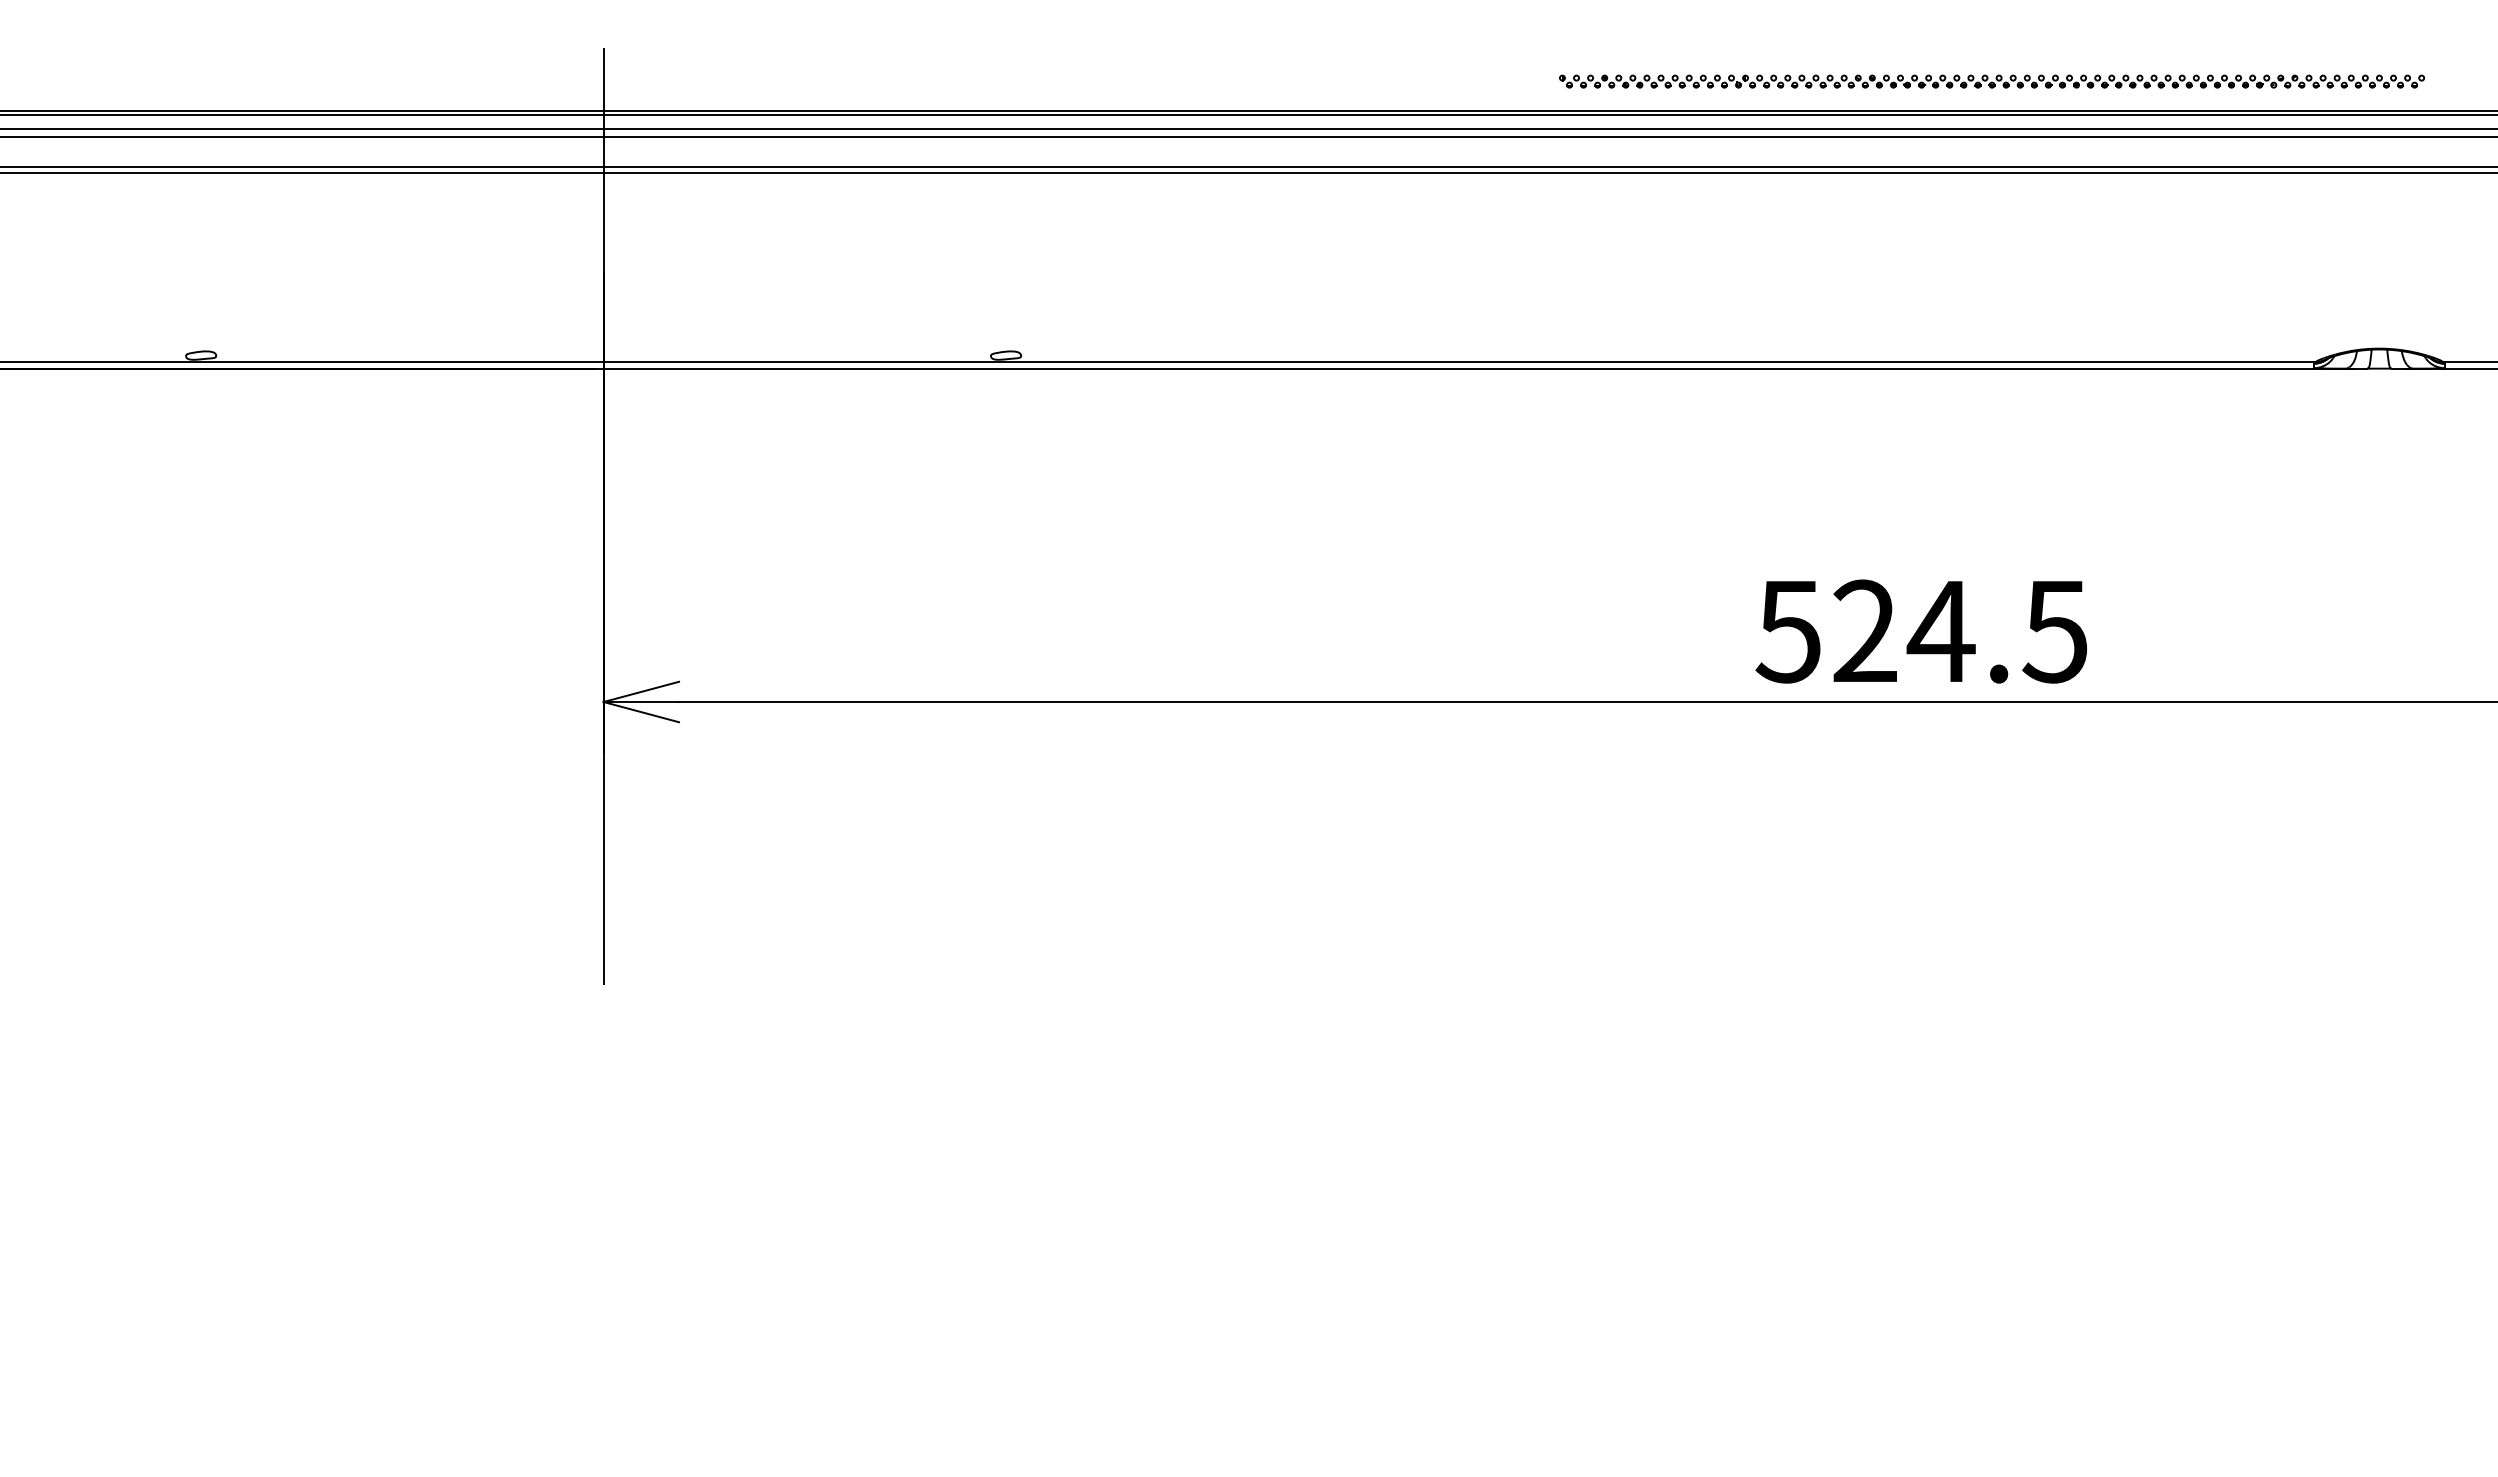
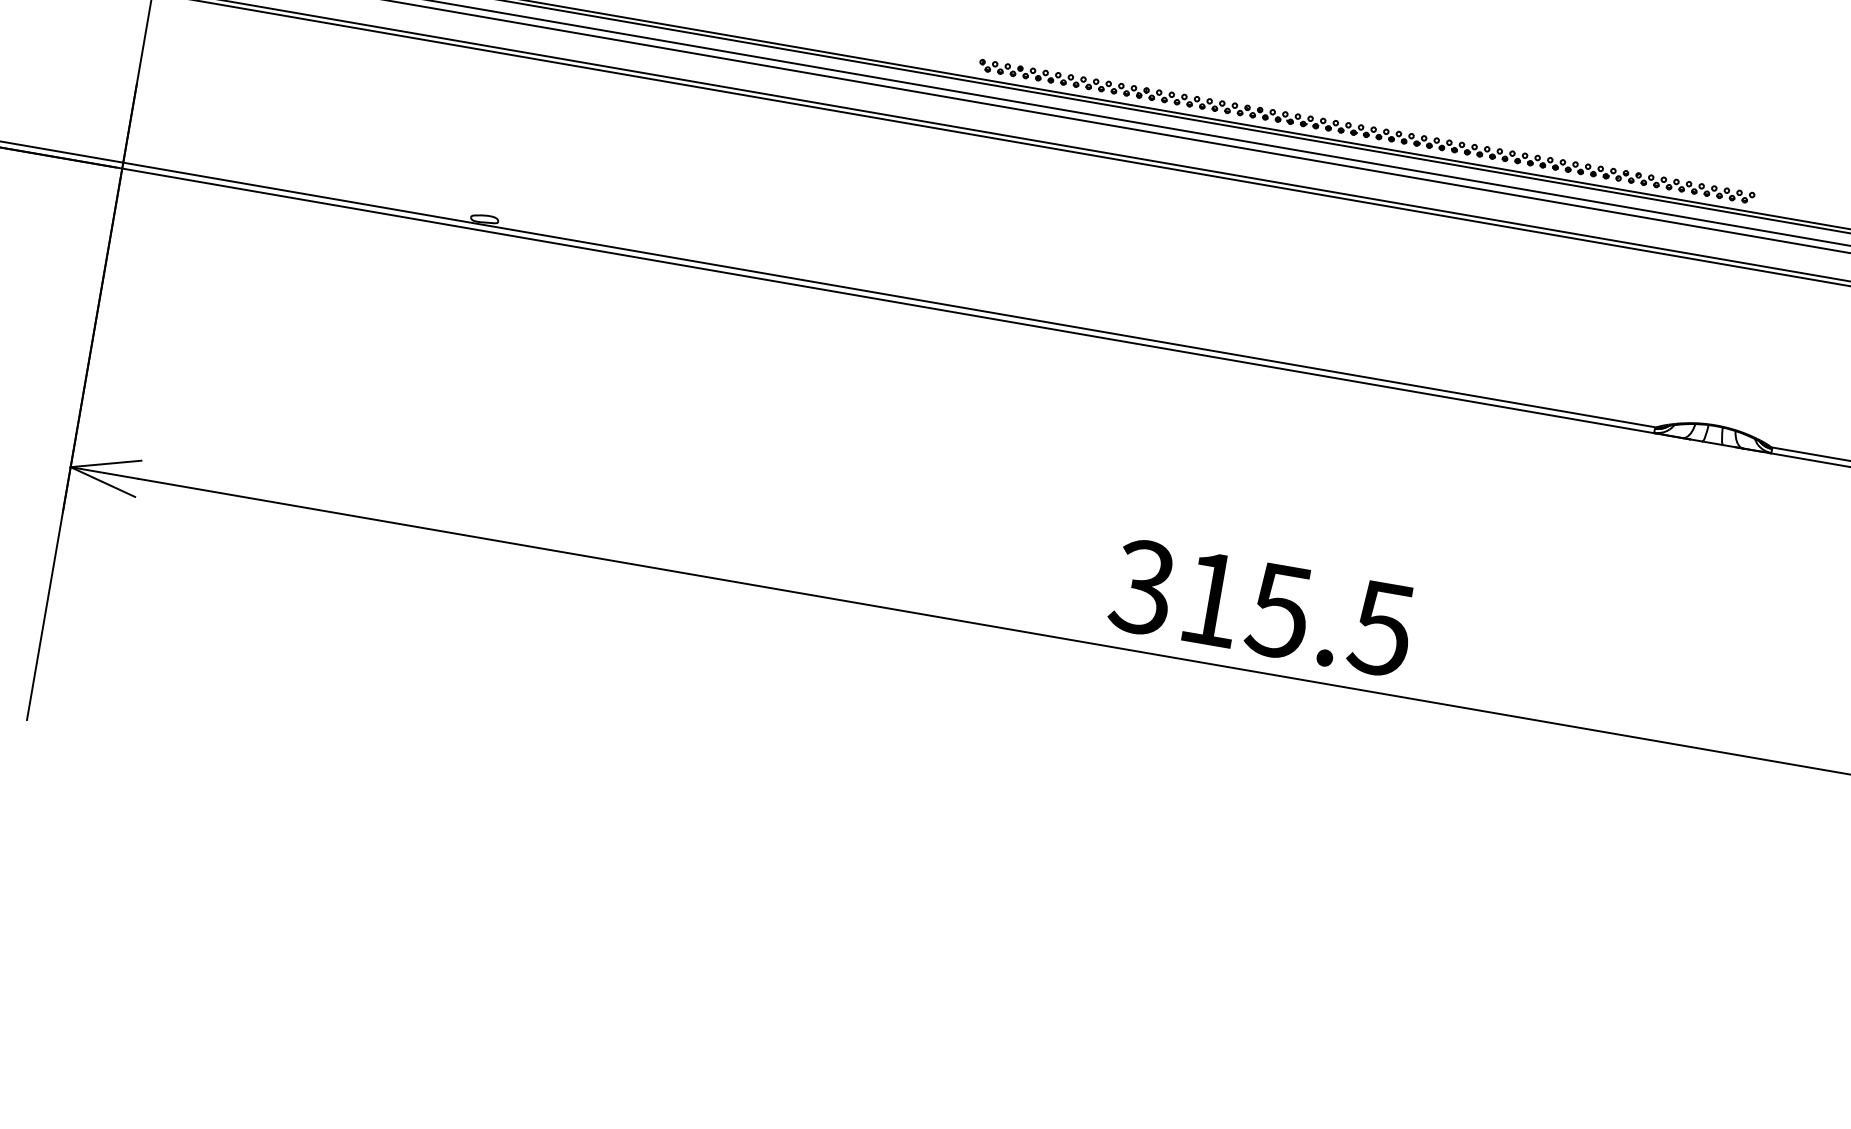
part: (1992, 81) -> (1367, 131), moved
text: (1865, 631) -> (1211, 599), 524.5 -> 315.5

